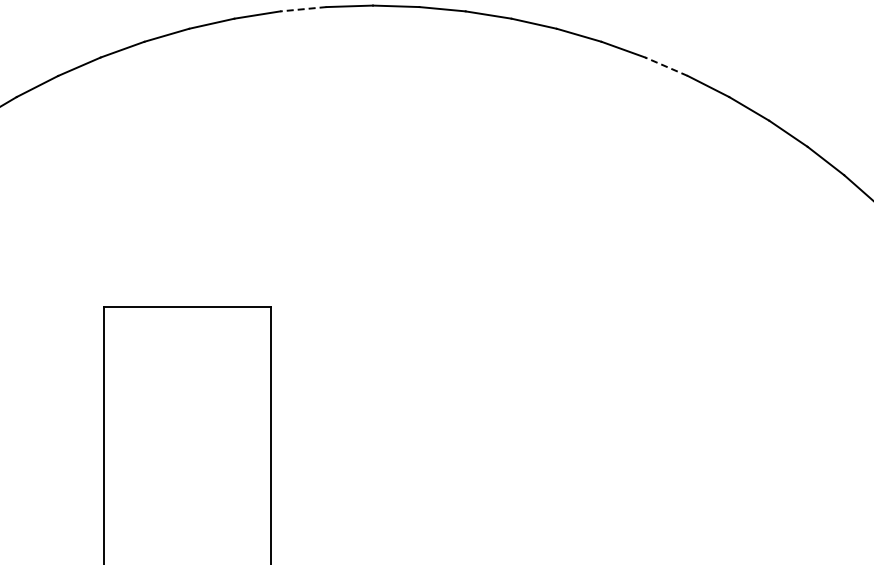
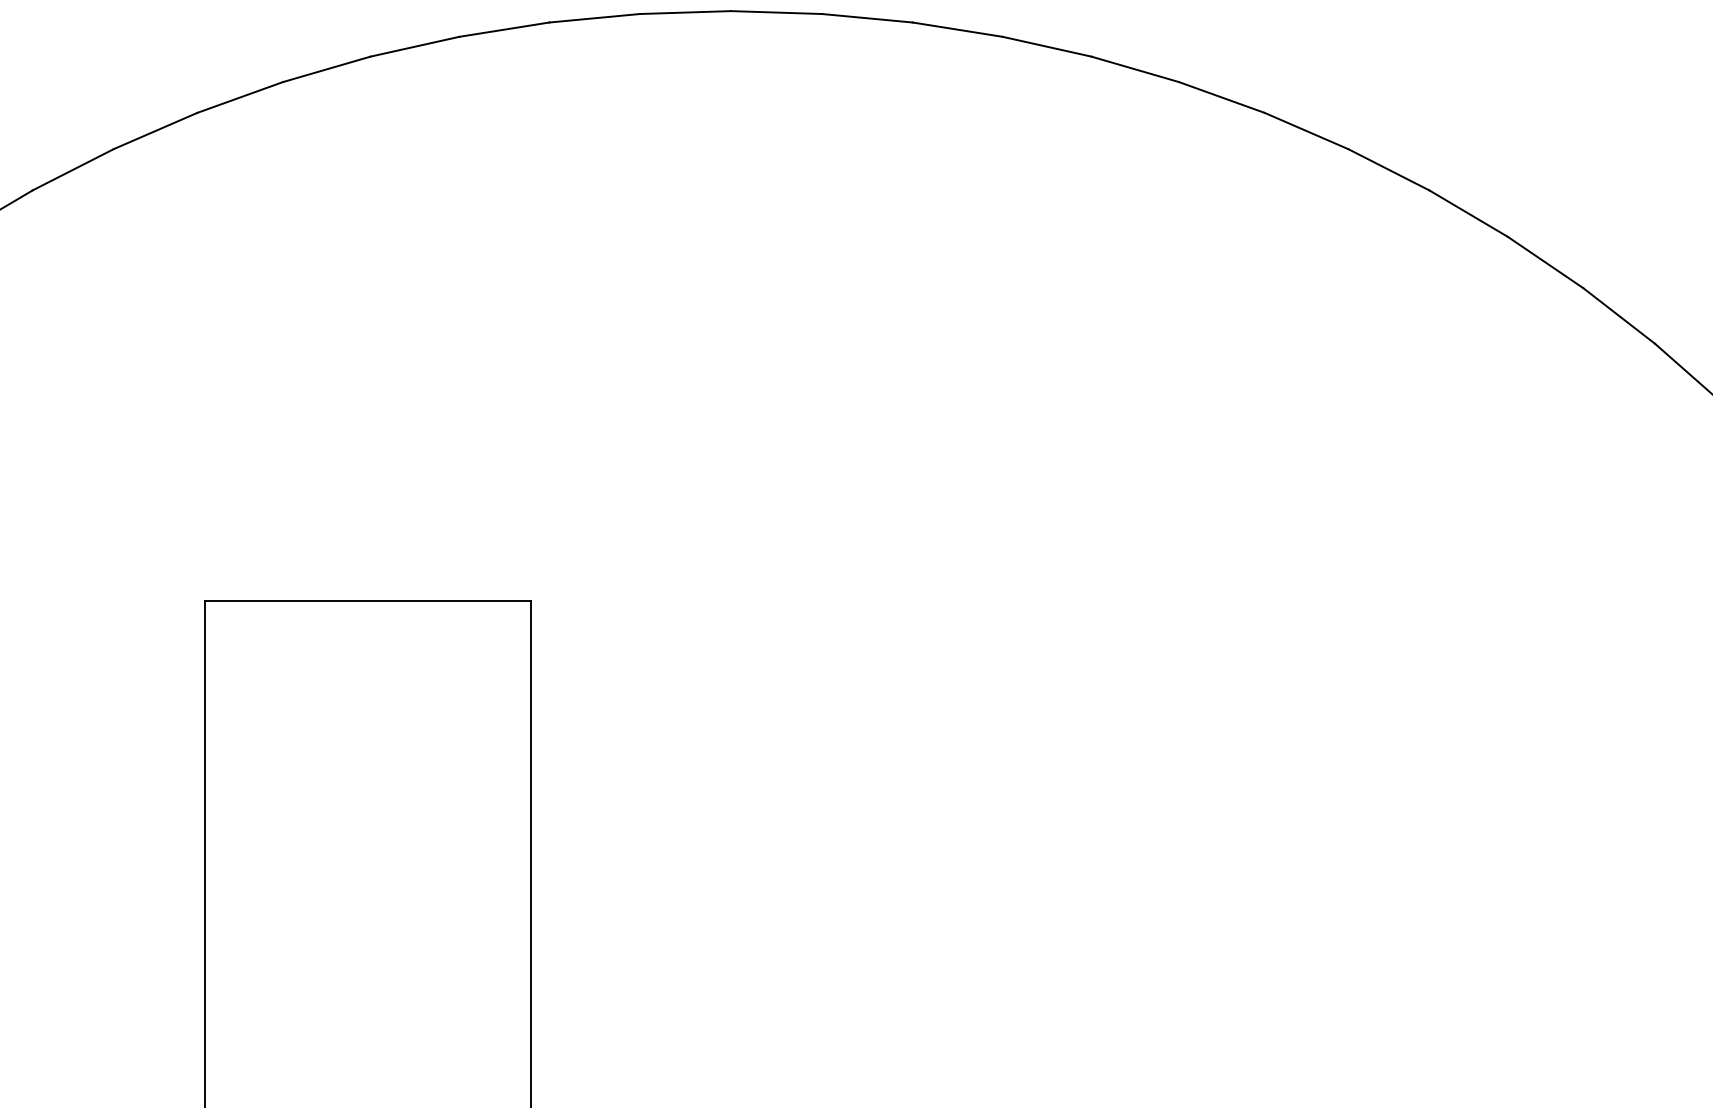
line: (302, 9) -> (592, 18), dashed -> solid
line: (666, 66) -> (1306, 130), dashed -> solid

